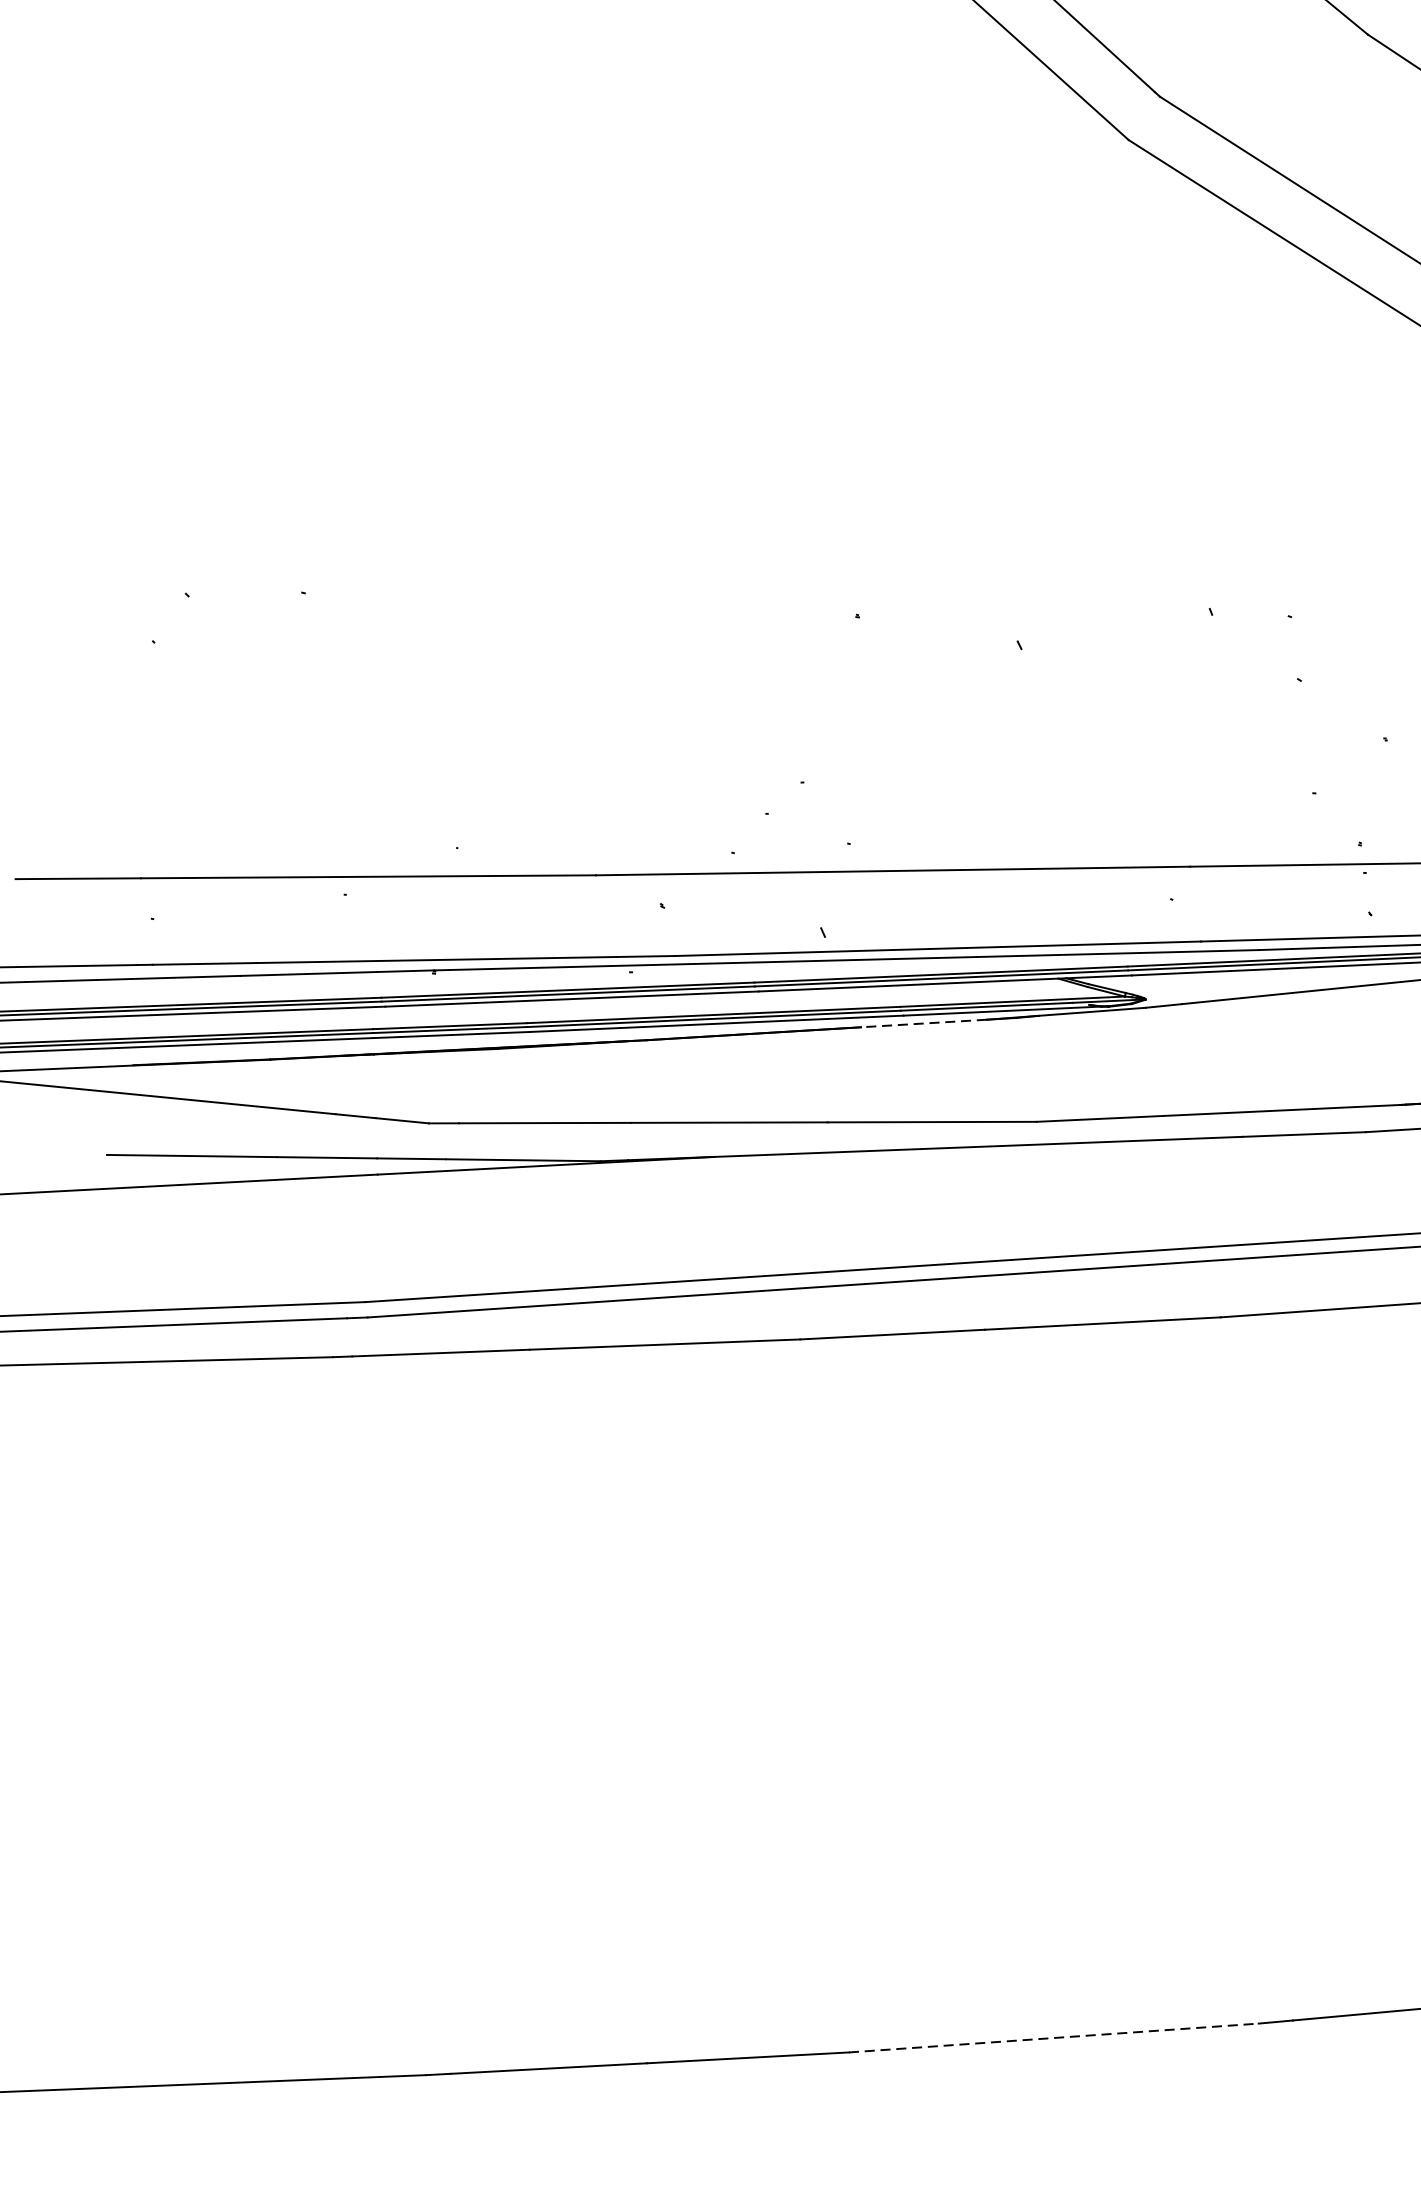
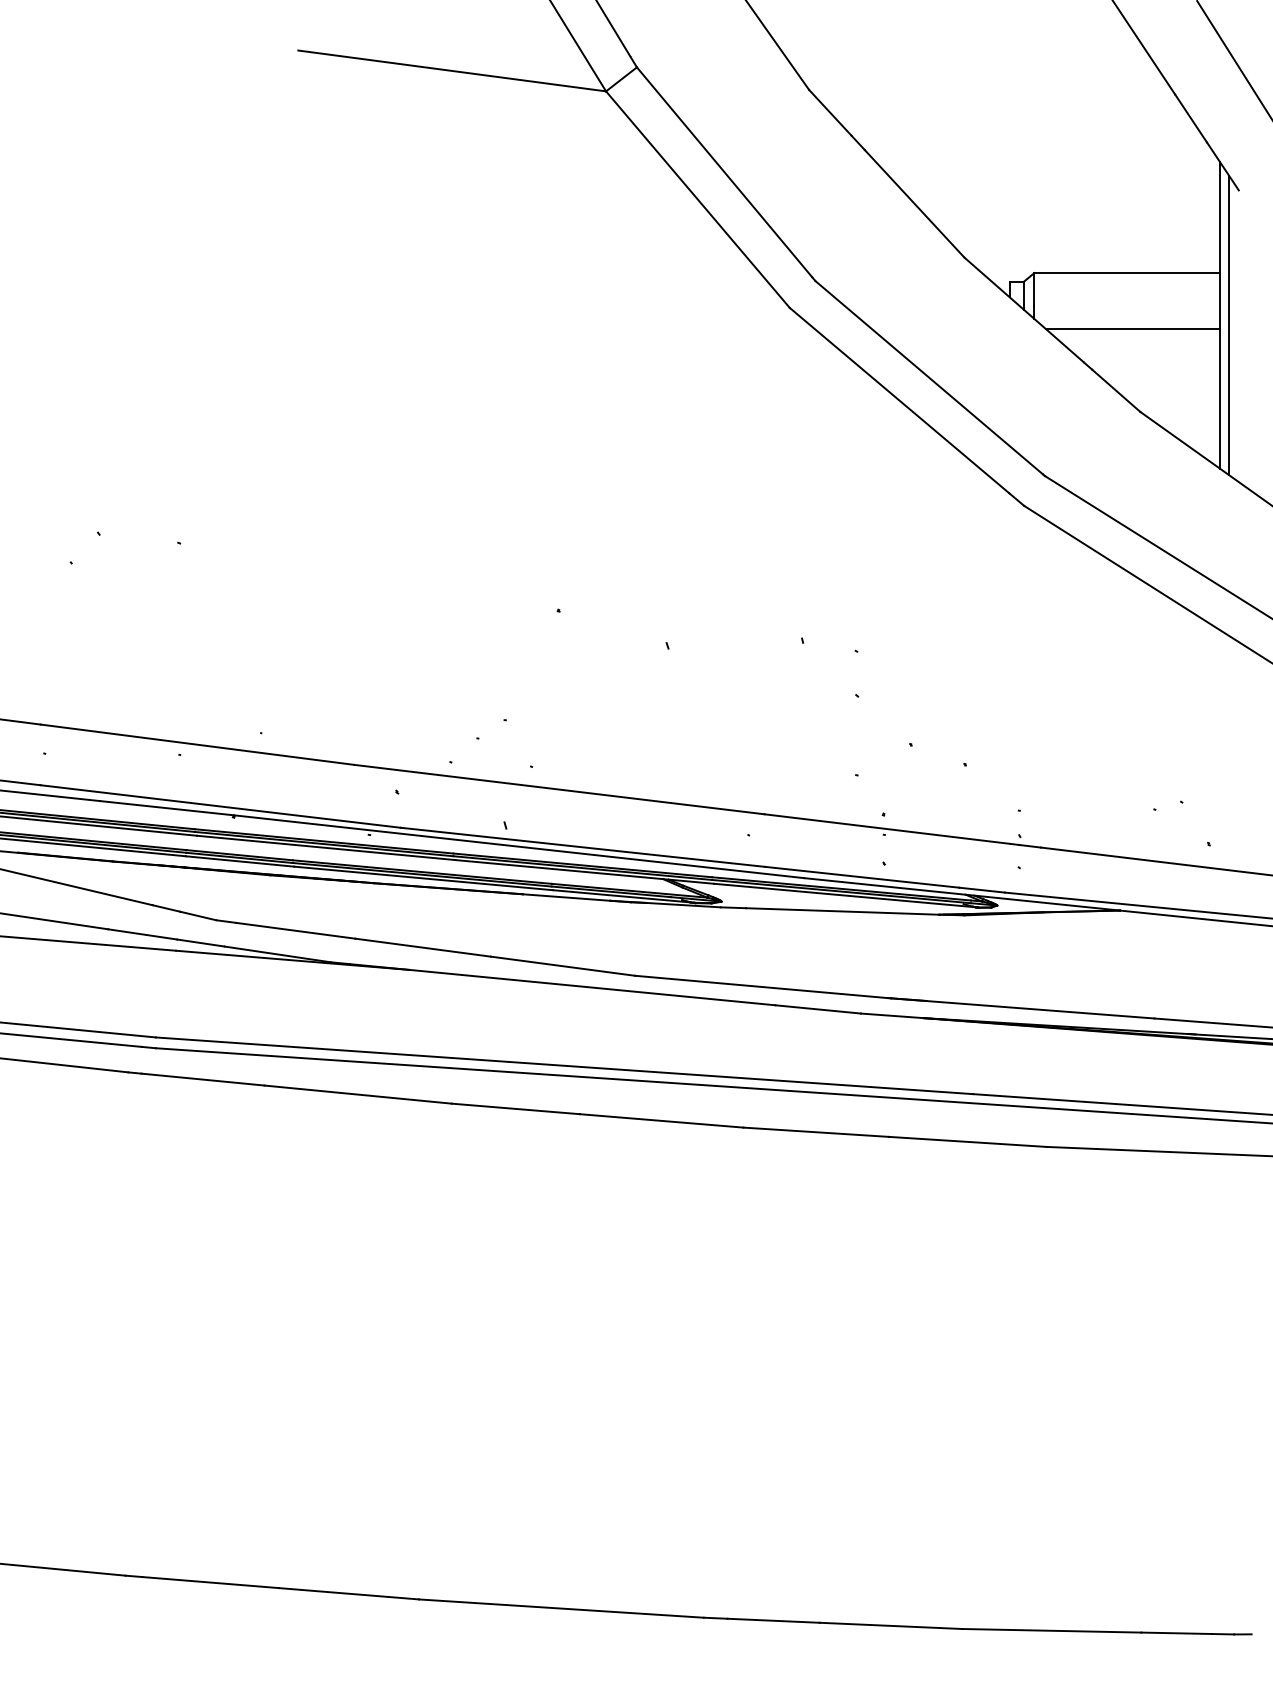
line: (924, 1023) -> (566, 897), dashed -> solid
line: (1053, 2037) -> (561, 1608), dashed -> solid

